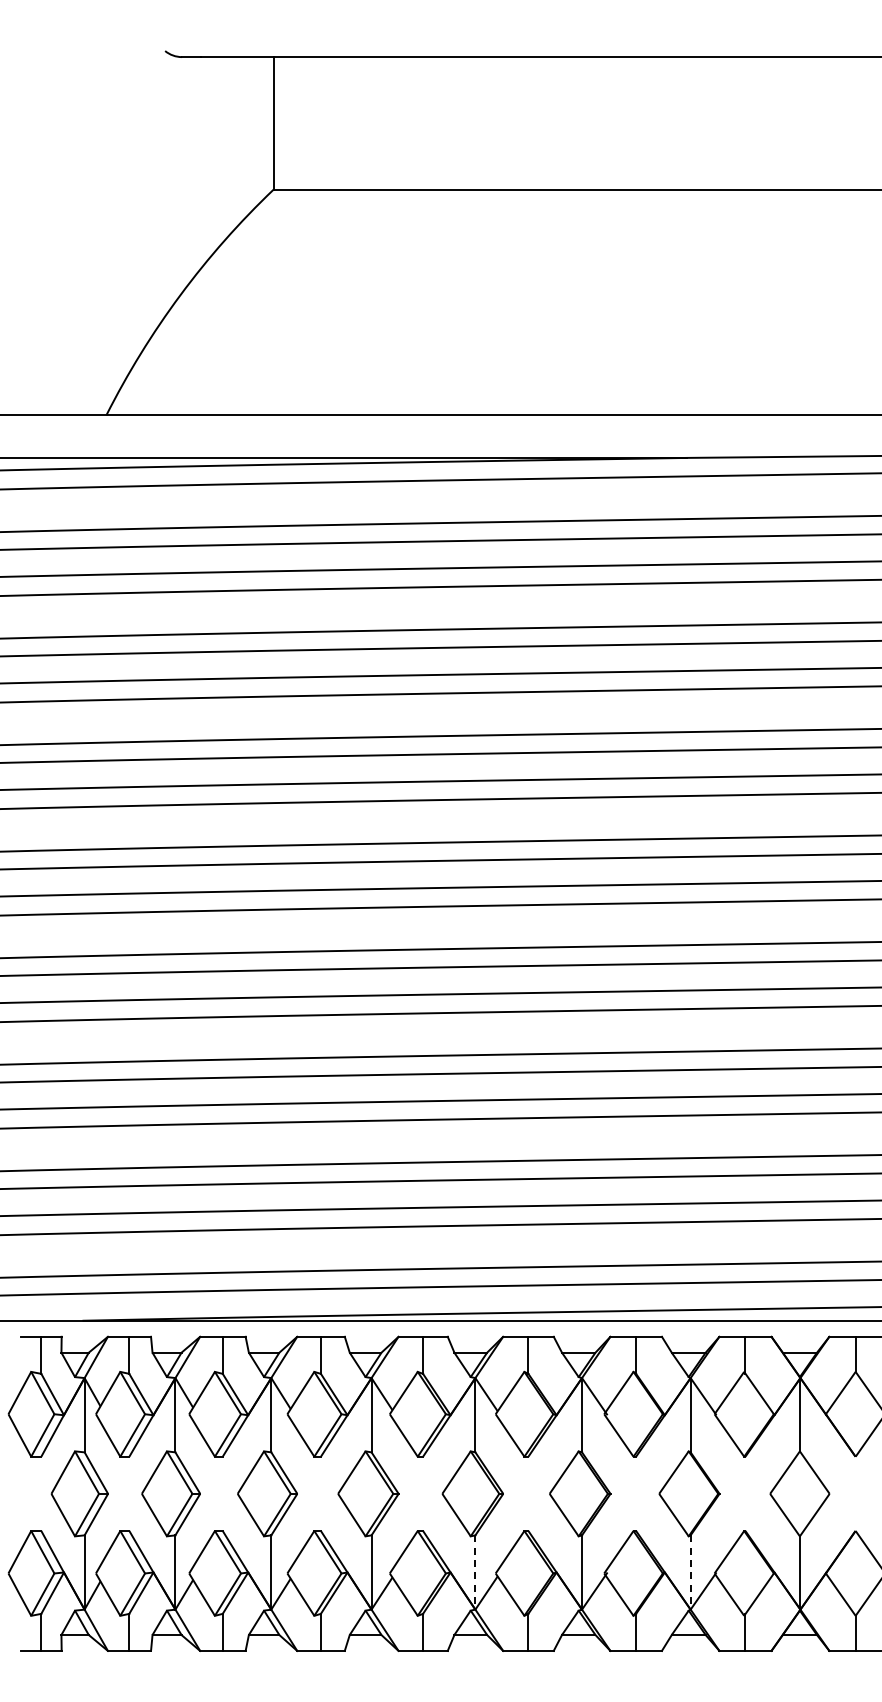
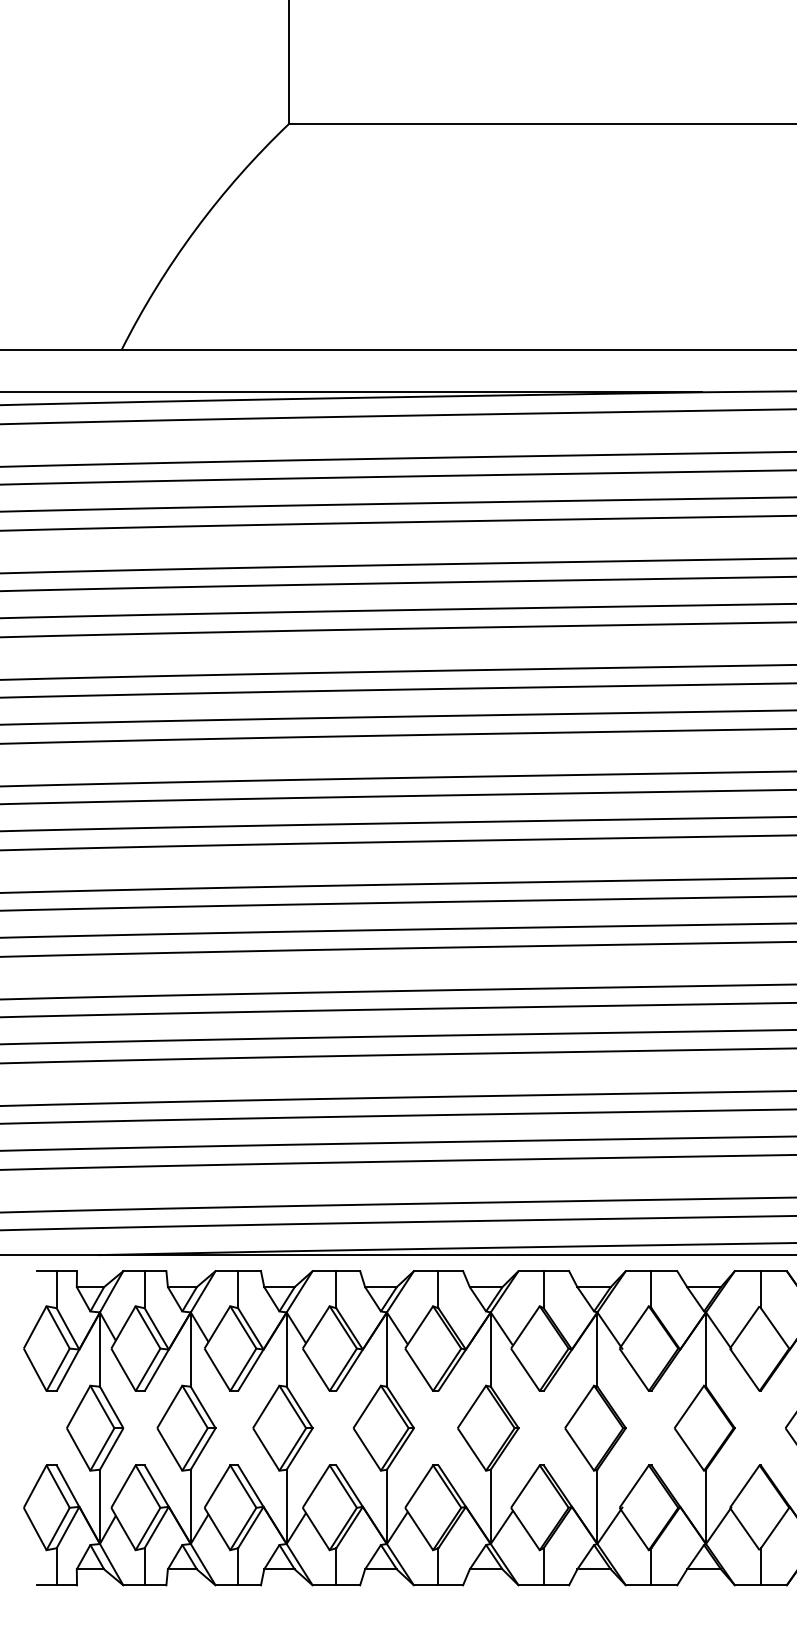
line: (475, 1573) -> (490, 1507), dashed -> solid
line: (690, 1573) -> (705, 1507), dashed -> solid

